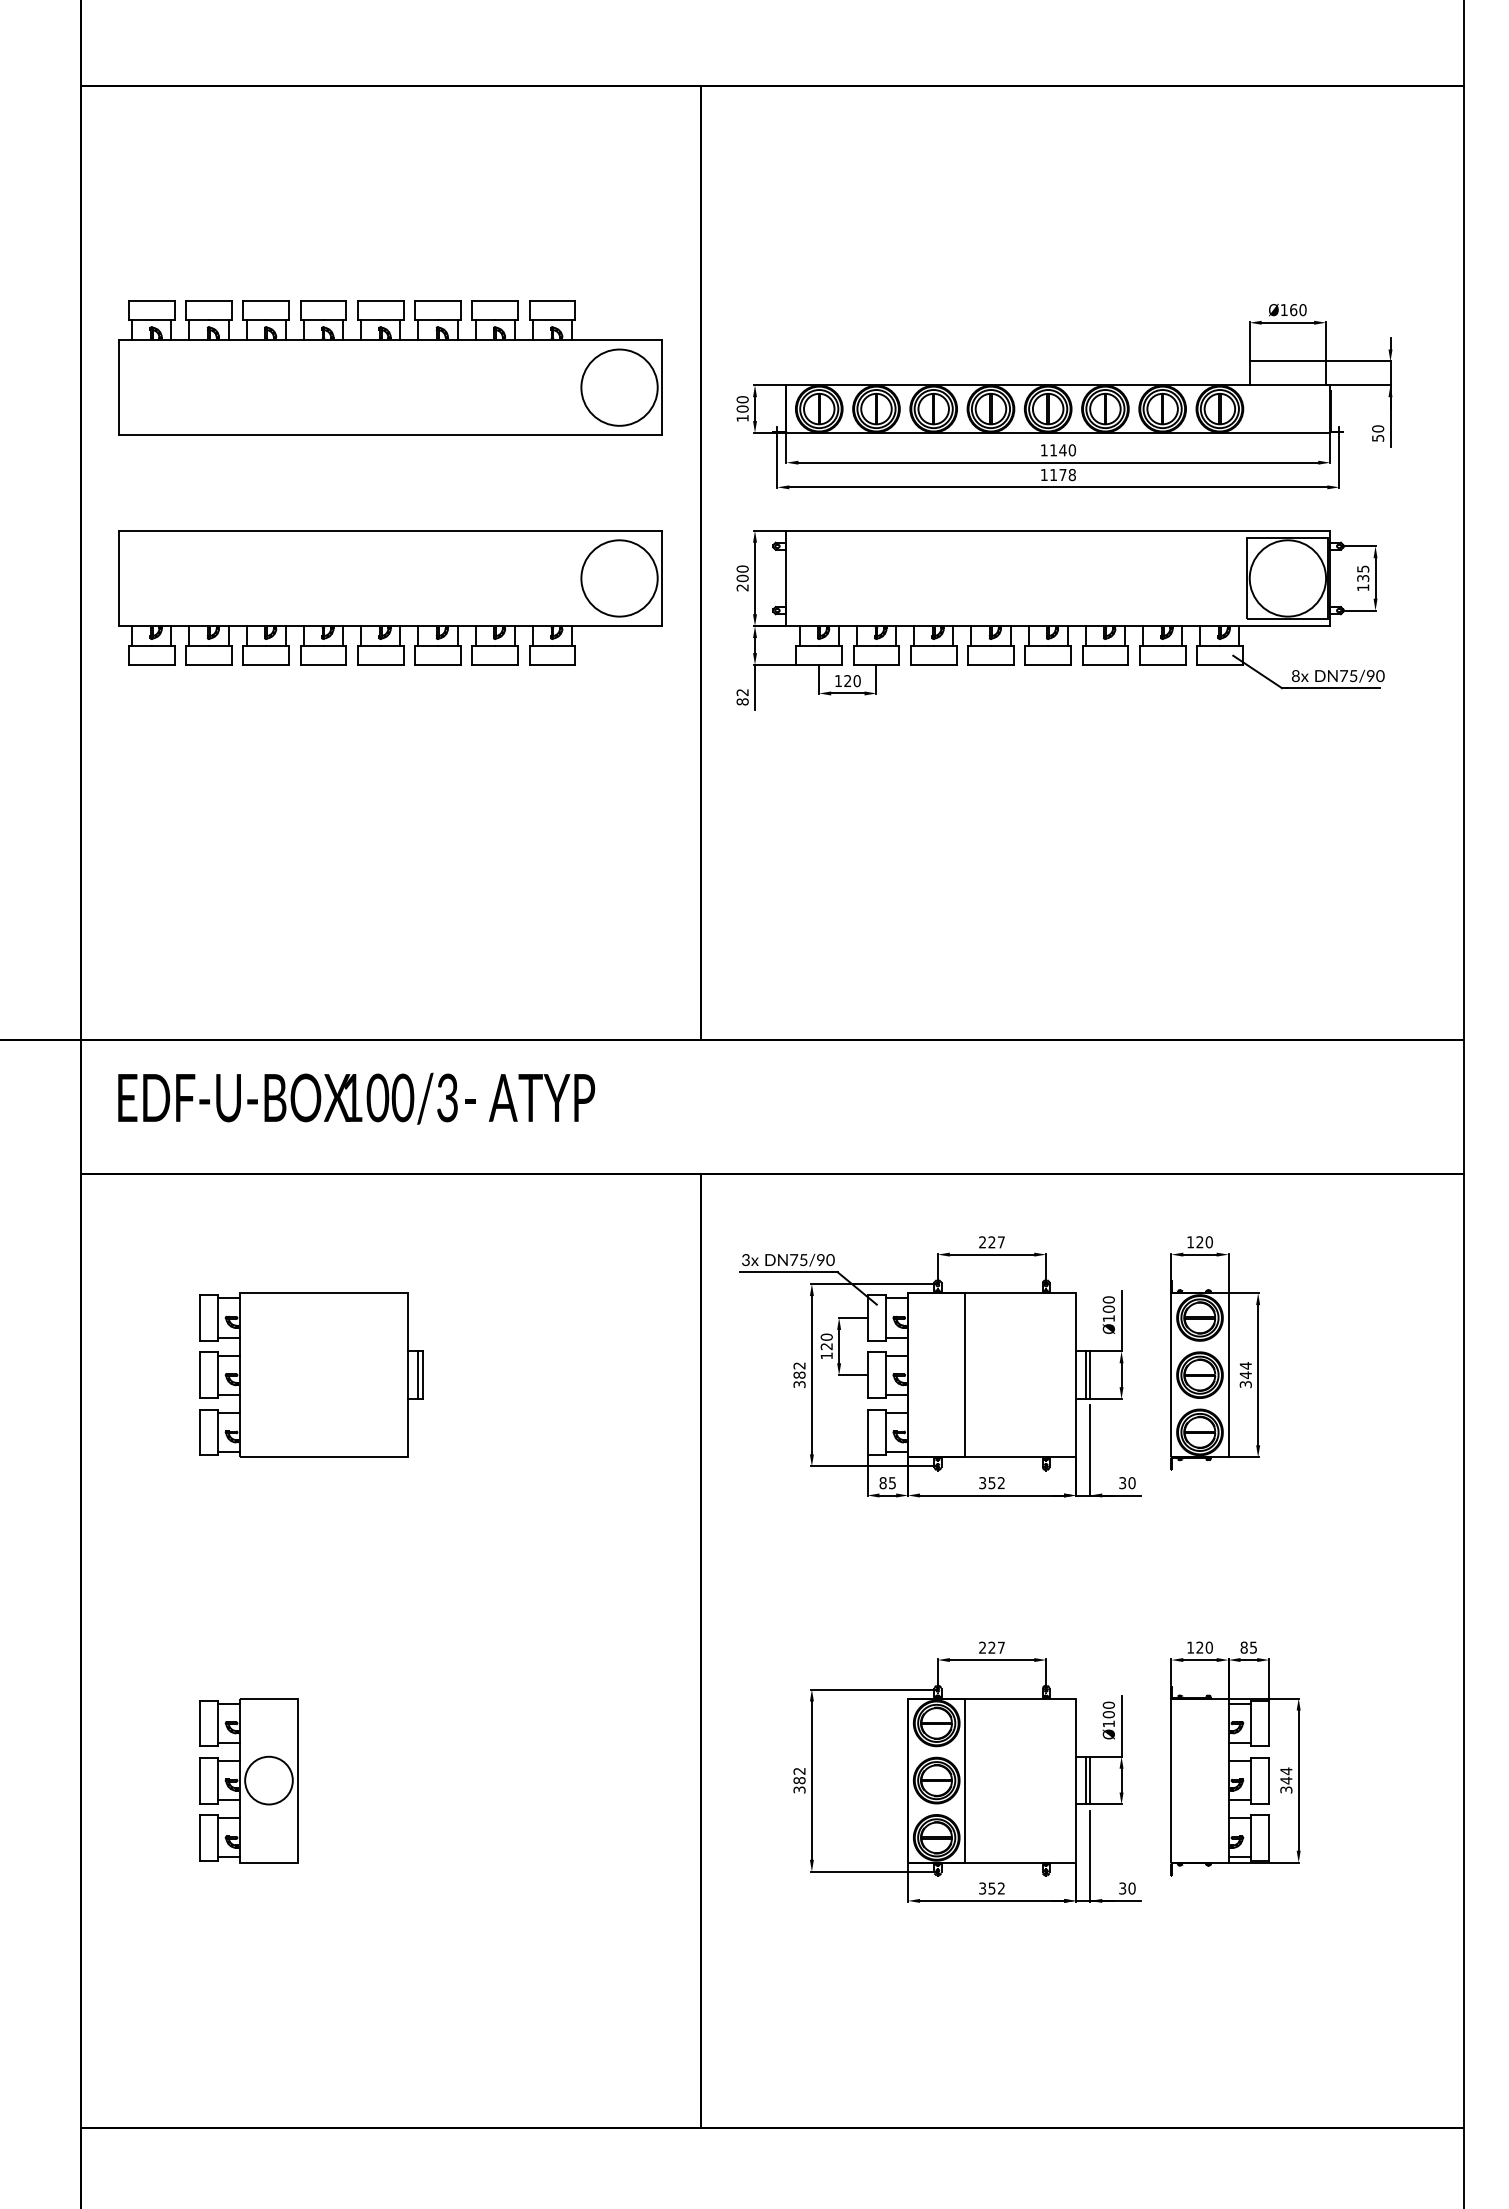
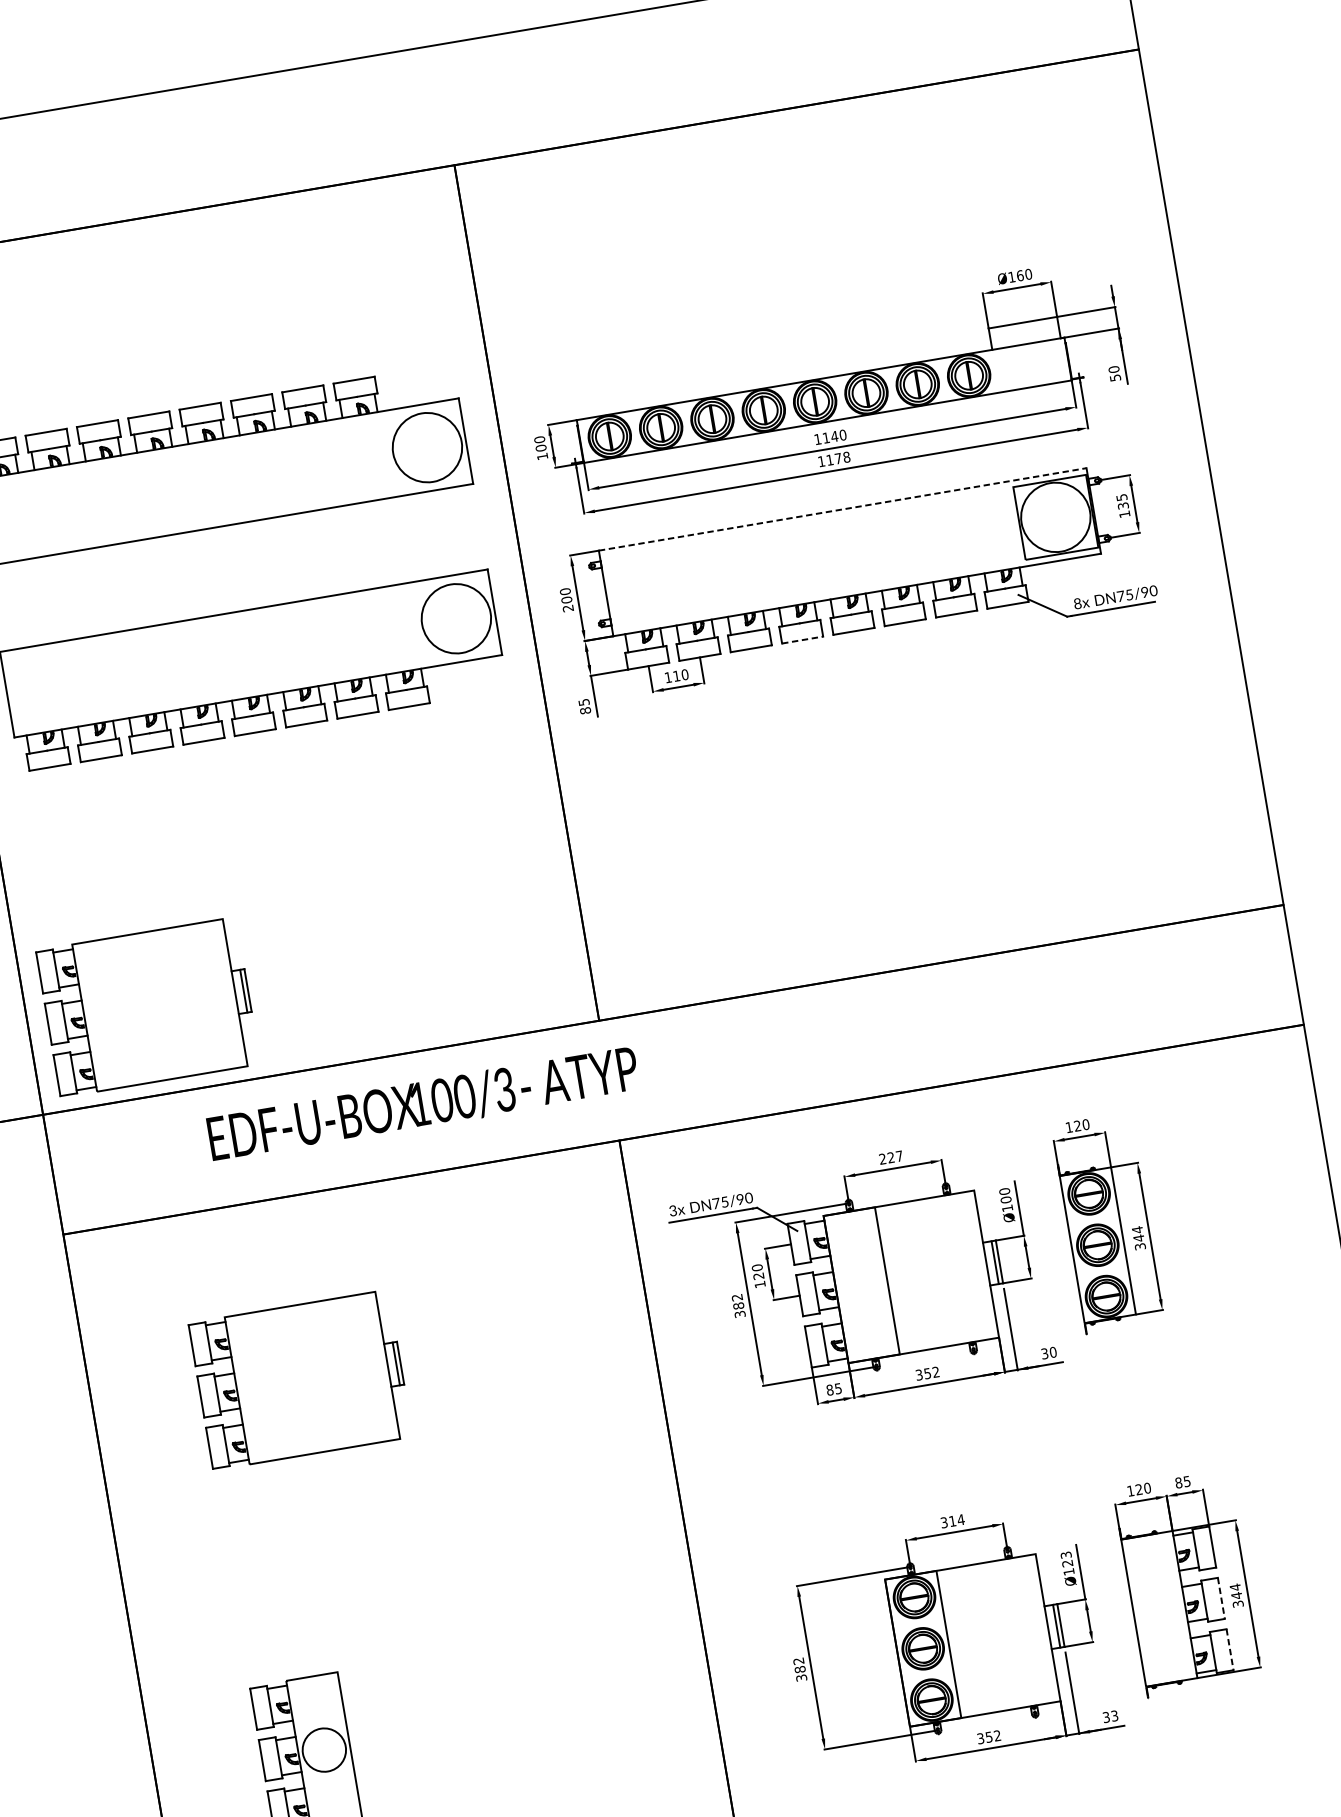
line: (1058, 530) -> (842, 509), solid -> dashed
line: (990, 665) -> (802, 640), solid -> dashed
text: (847, 680) -> (676, 675), 120 -> 110
text: (742, 692) -> (583, 702), 82 -> 85
part: (214, 942) -> (148, 1006), added
text: (356, 1098) -> (423, 1104), moved
text: (992, 1647) -> (953, 1520), 227 -> 314
text: (1108, 1709) -> (1066, 1558), Ø100 -> Ø123
line: (1269, 1780) -> (1221, 1598), solid -> dashed
line: (1269, 1837) -> (1230, 1649), solid -> dashed
text: (1131, 1888) -> (1114, 1716), 30 -> 33

